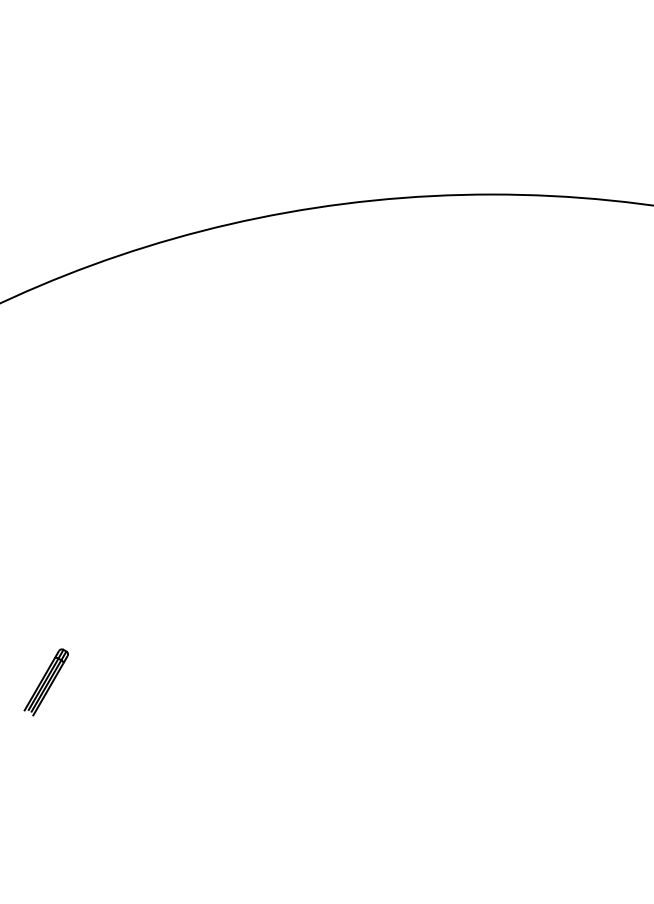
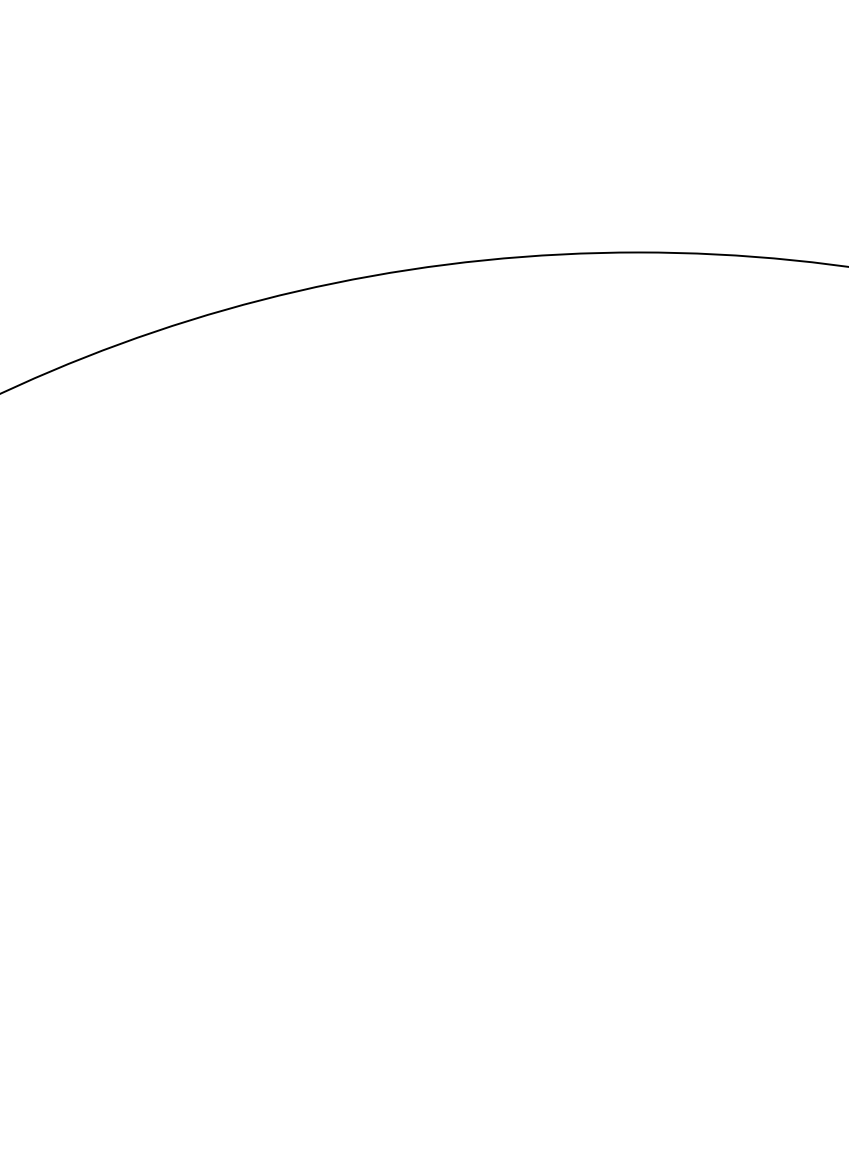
part: (46, 682) -> (60, 885), removed

